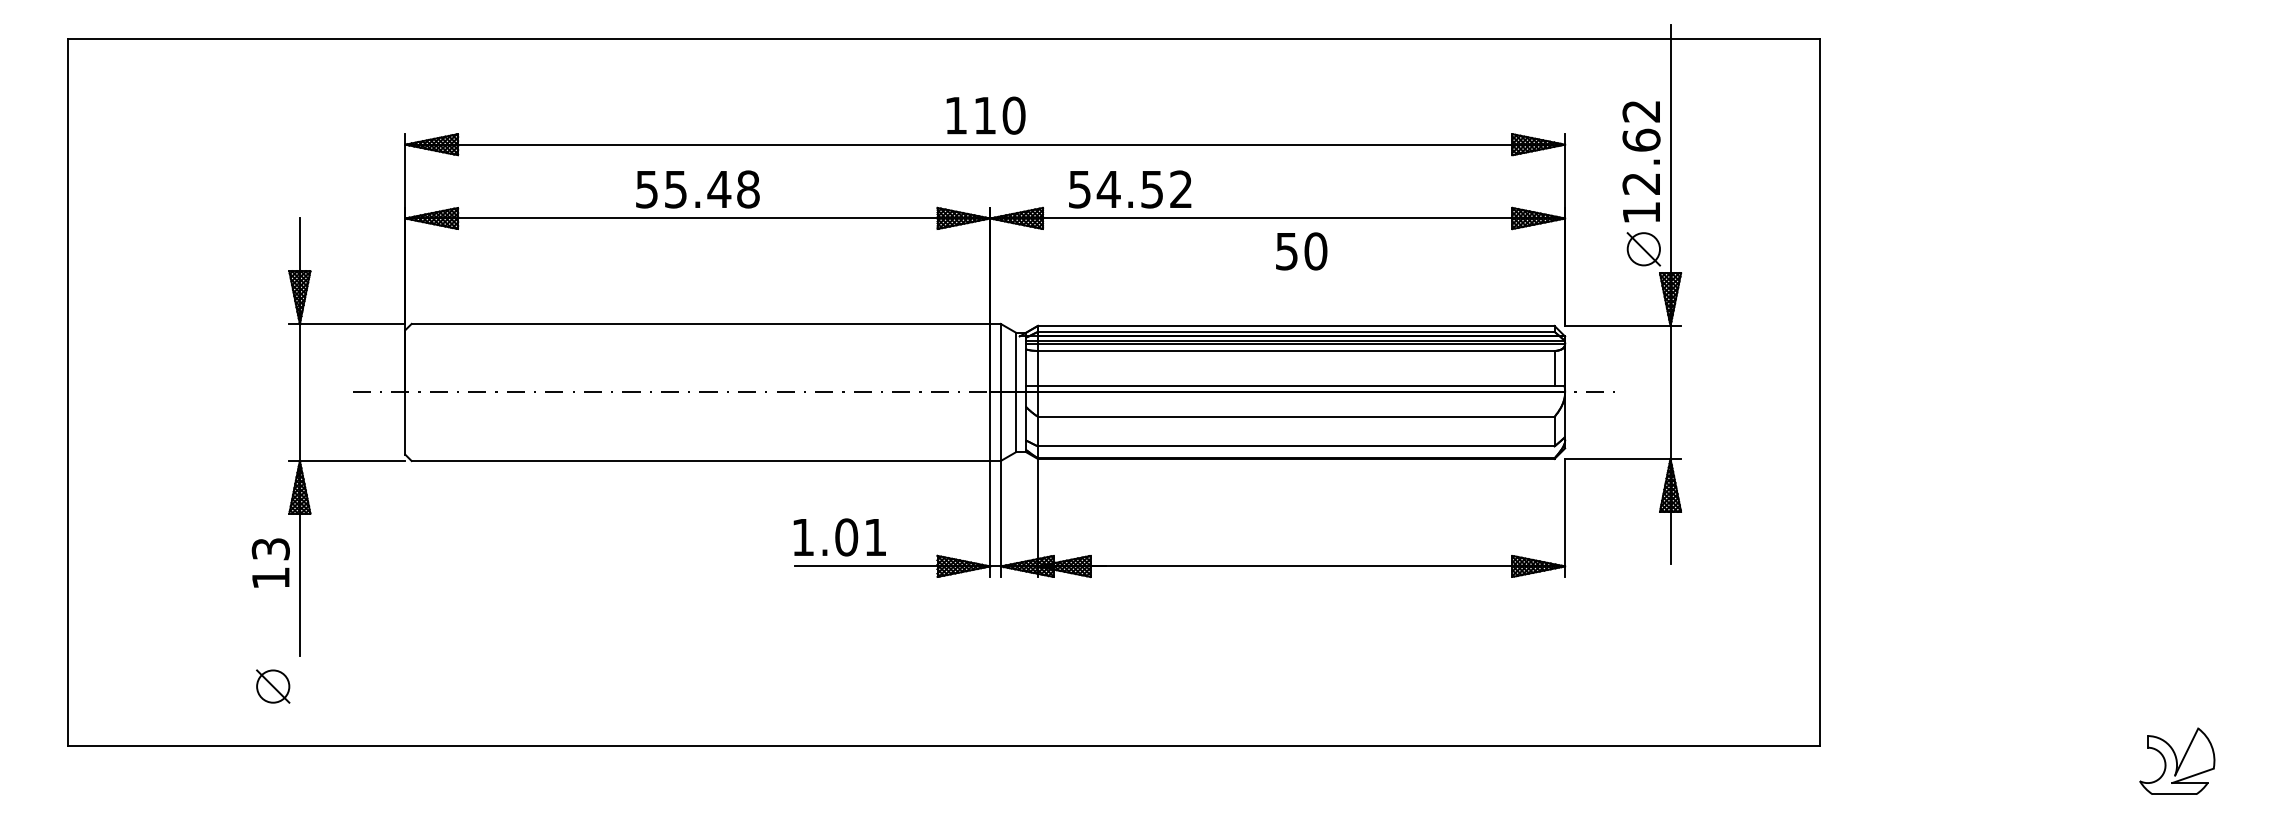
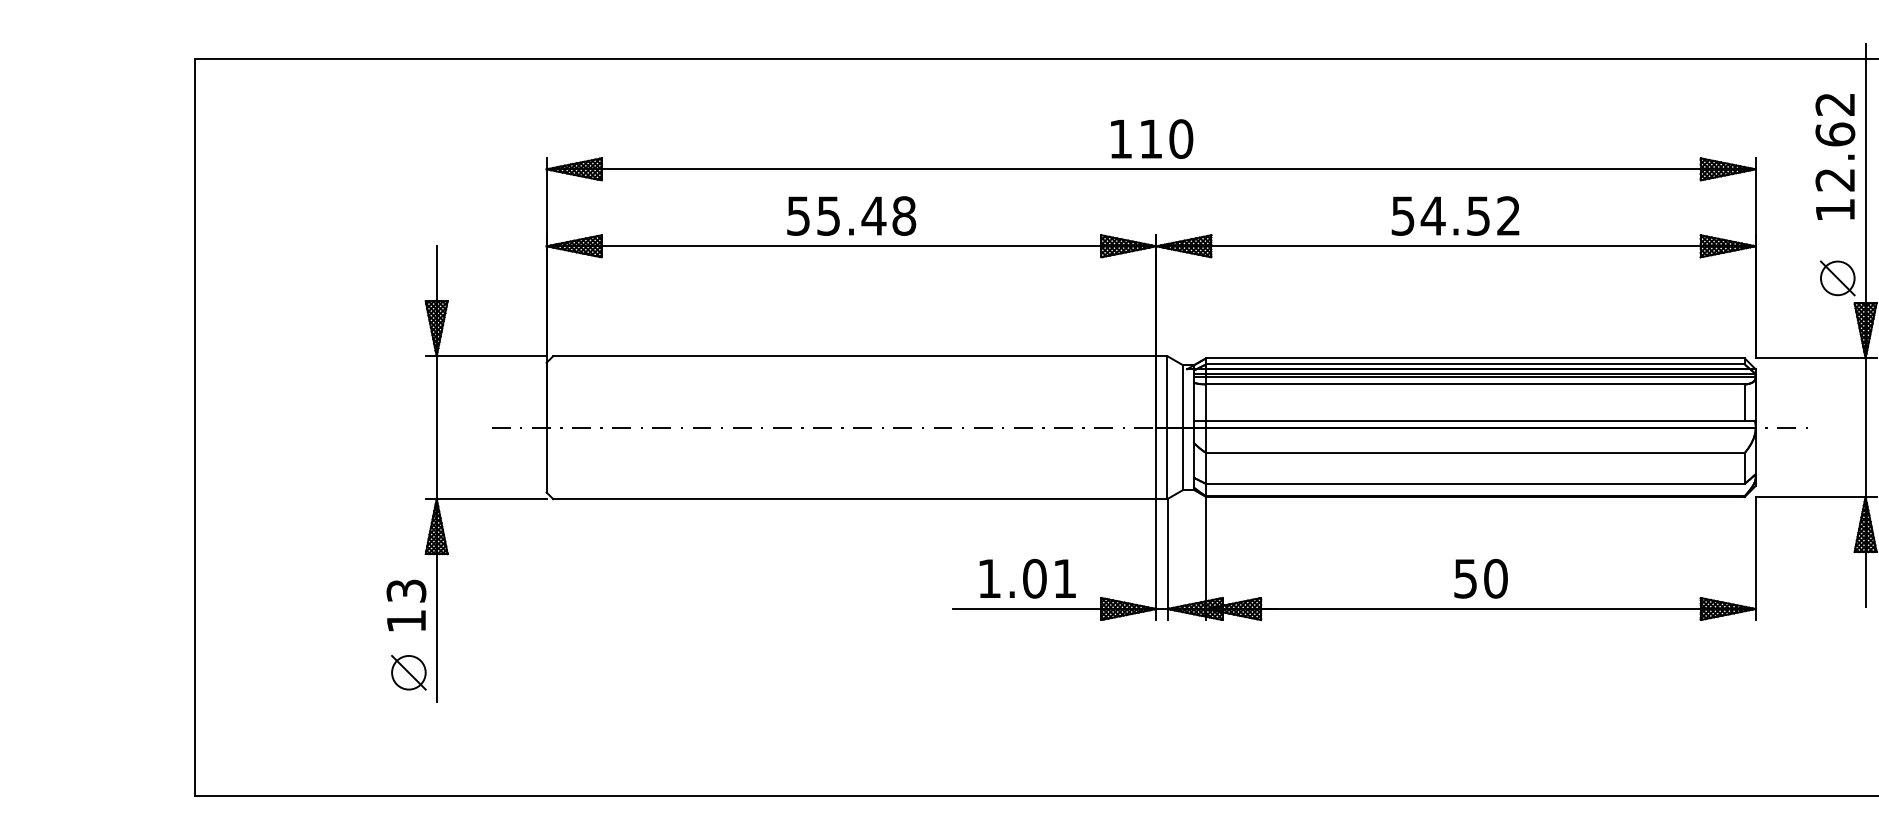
text: (1641, 161) -> (1835, 156), moved
text: (1130, 189) -> (1455, 216), moved
text: (1301, 251) -> (1480, 578), moved
text: (839, 537) -> (1027, 578), moved
part: (273, 686) -> (409, 672), moved

